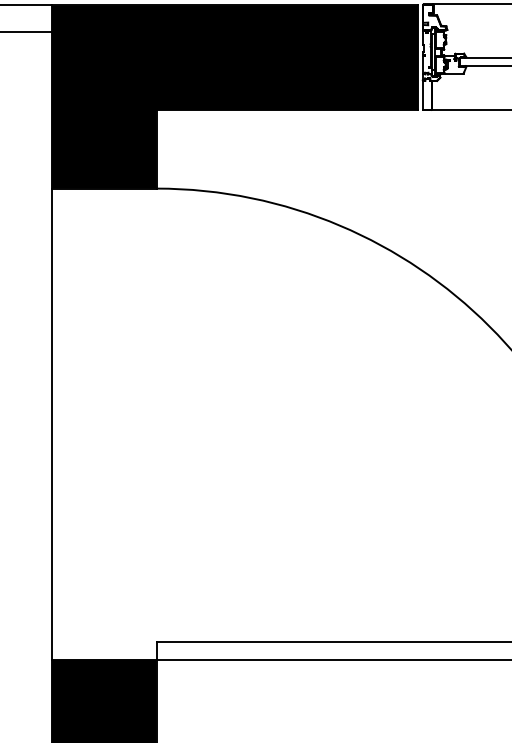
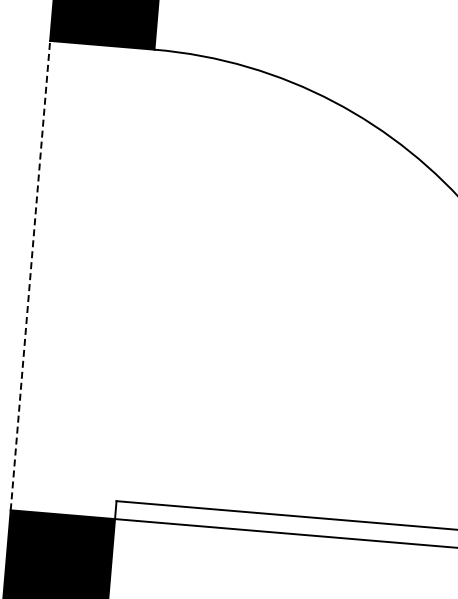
line: (51, 424) -> (29, 275), solid -> dashed

